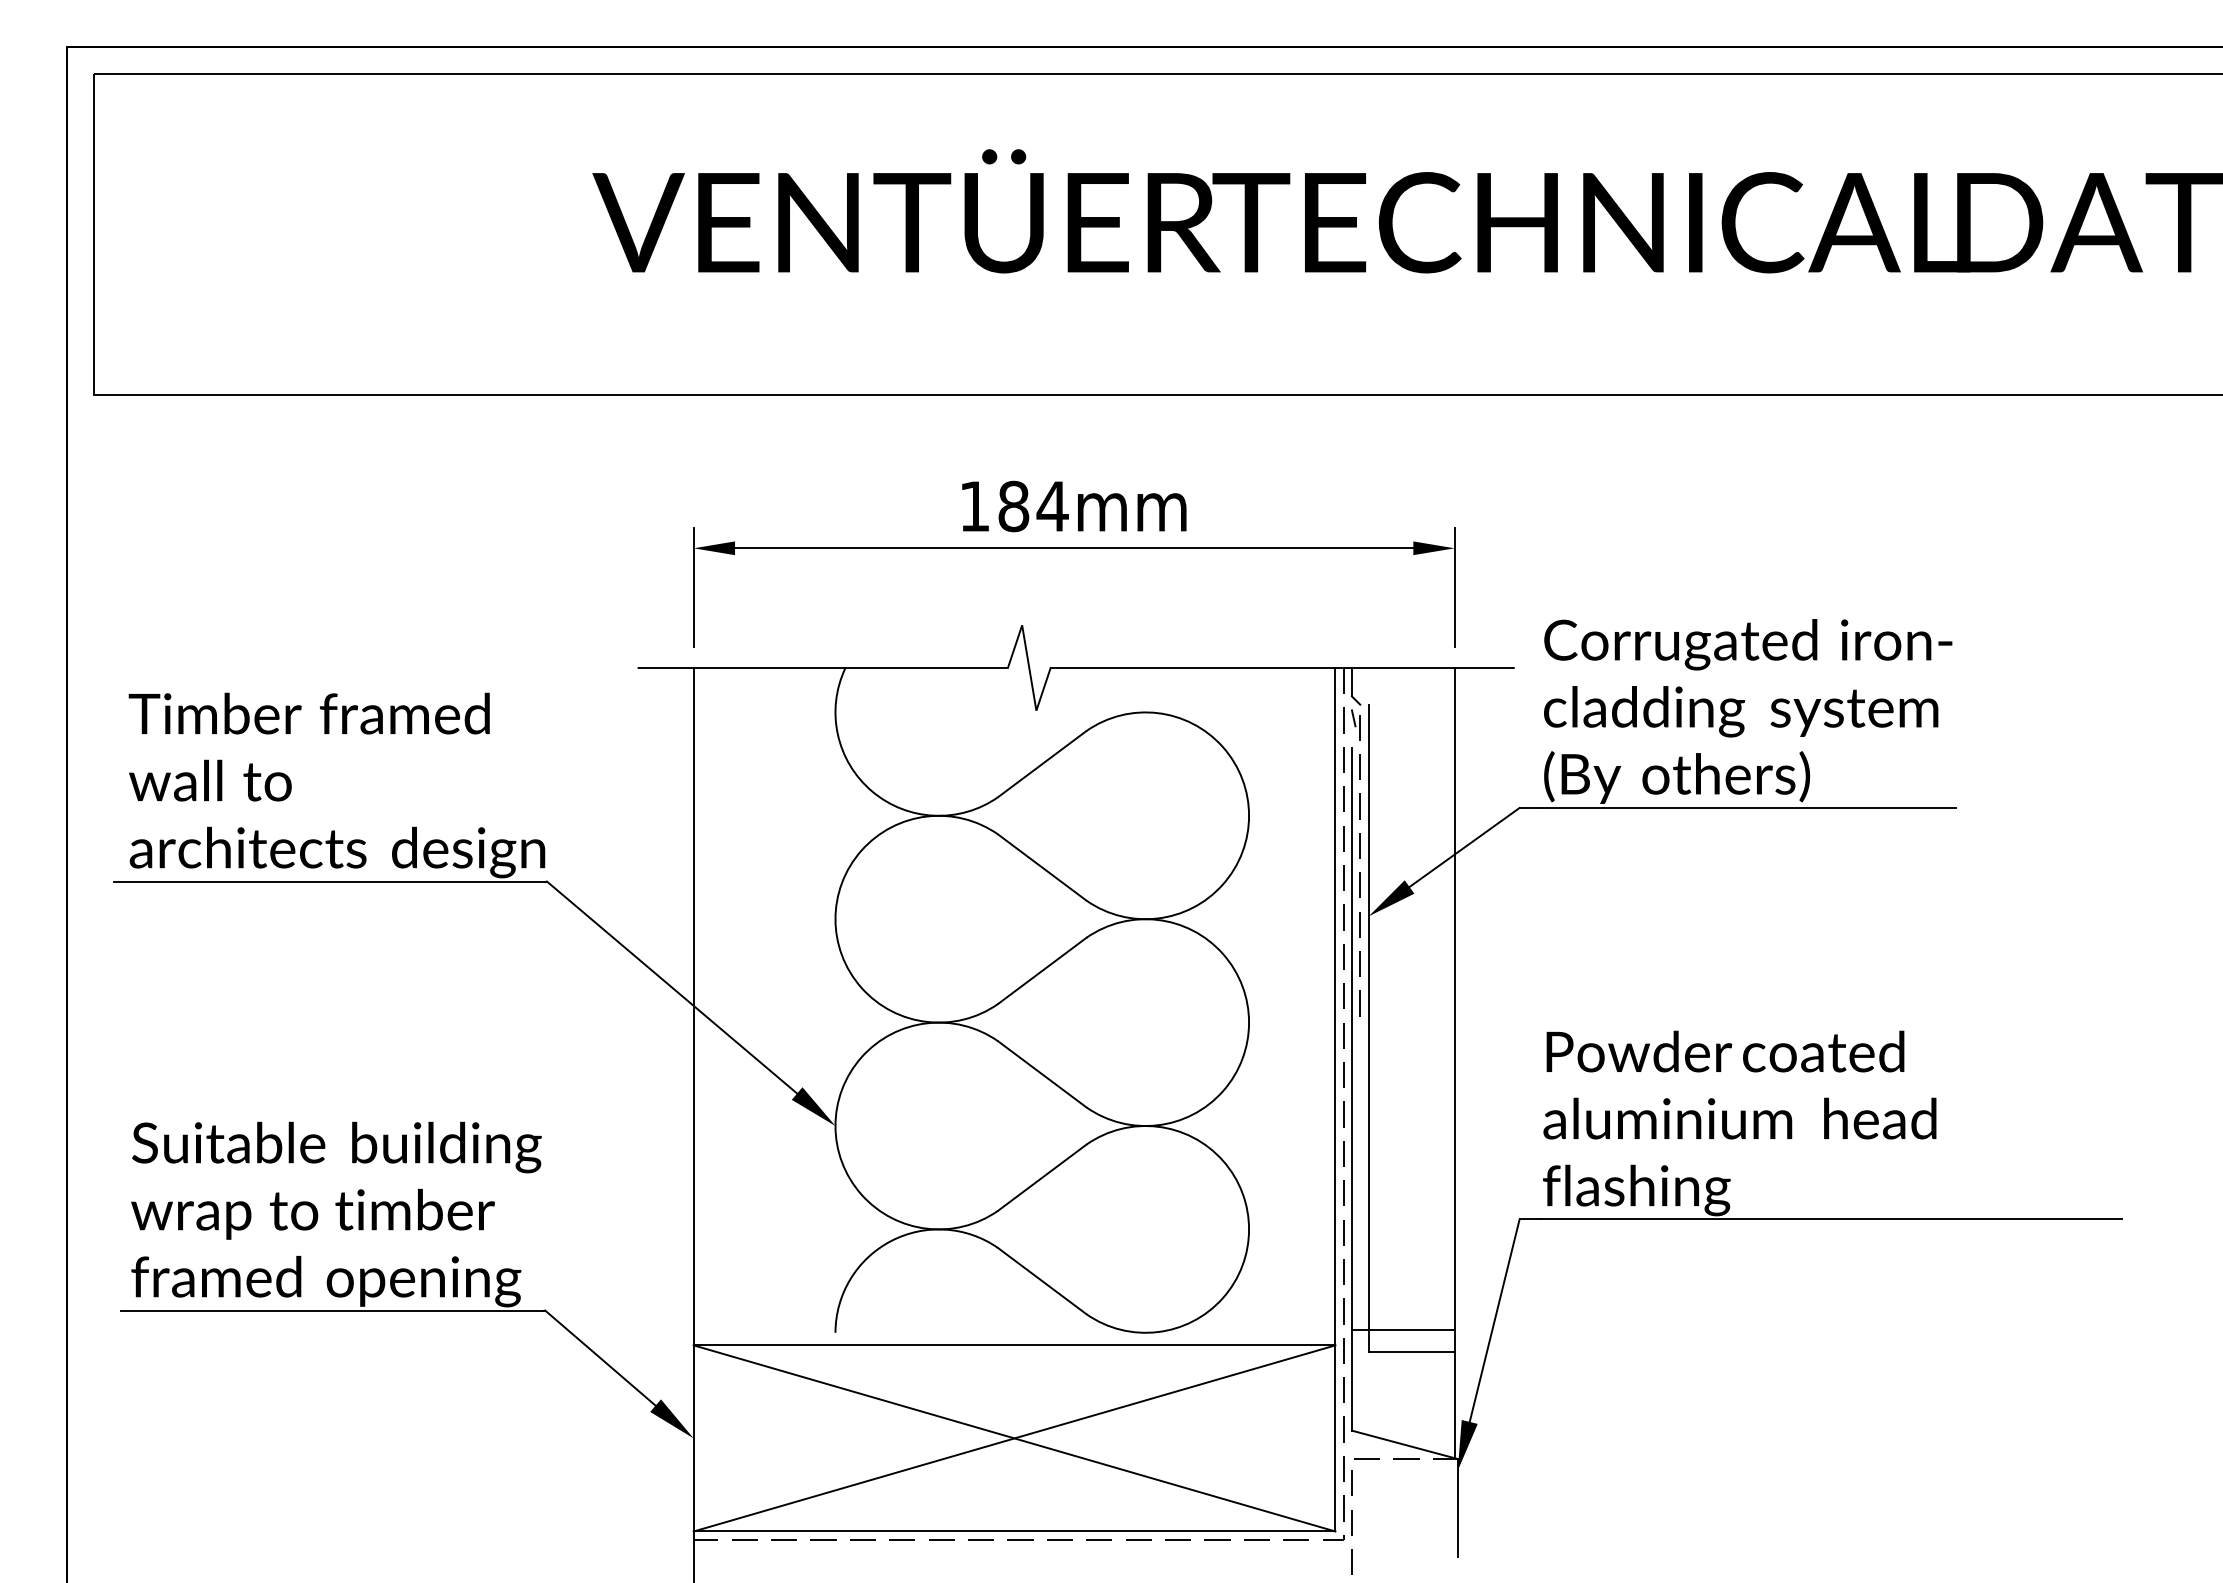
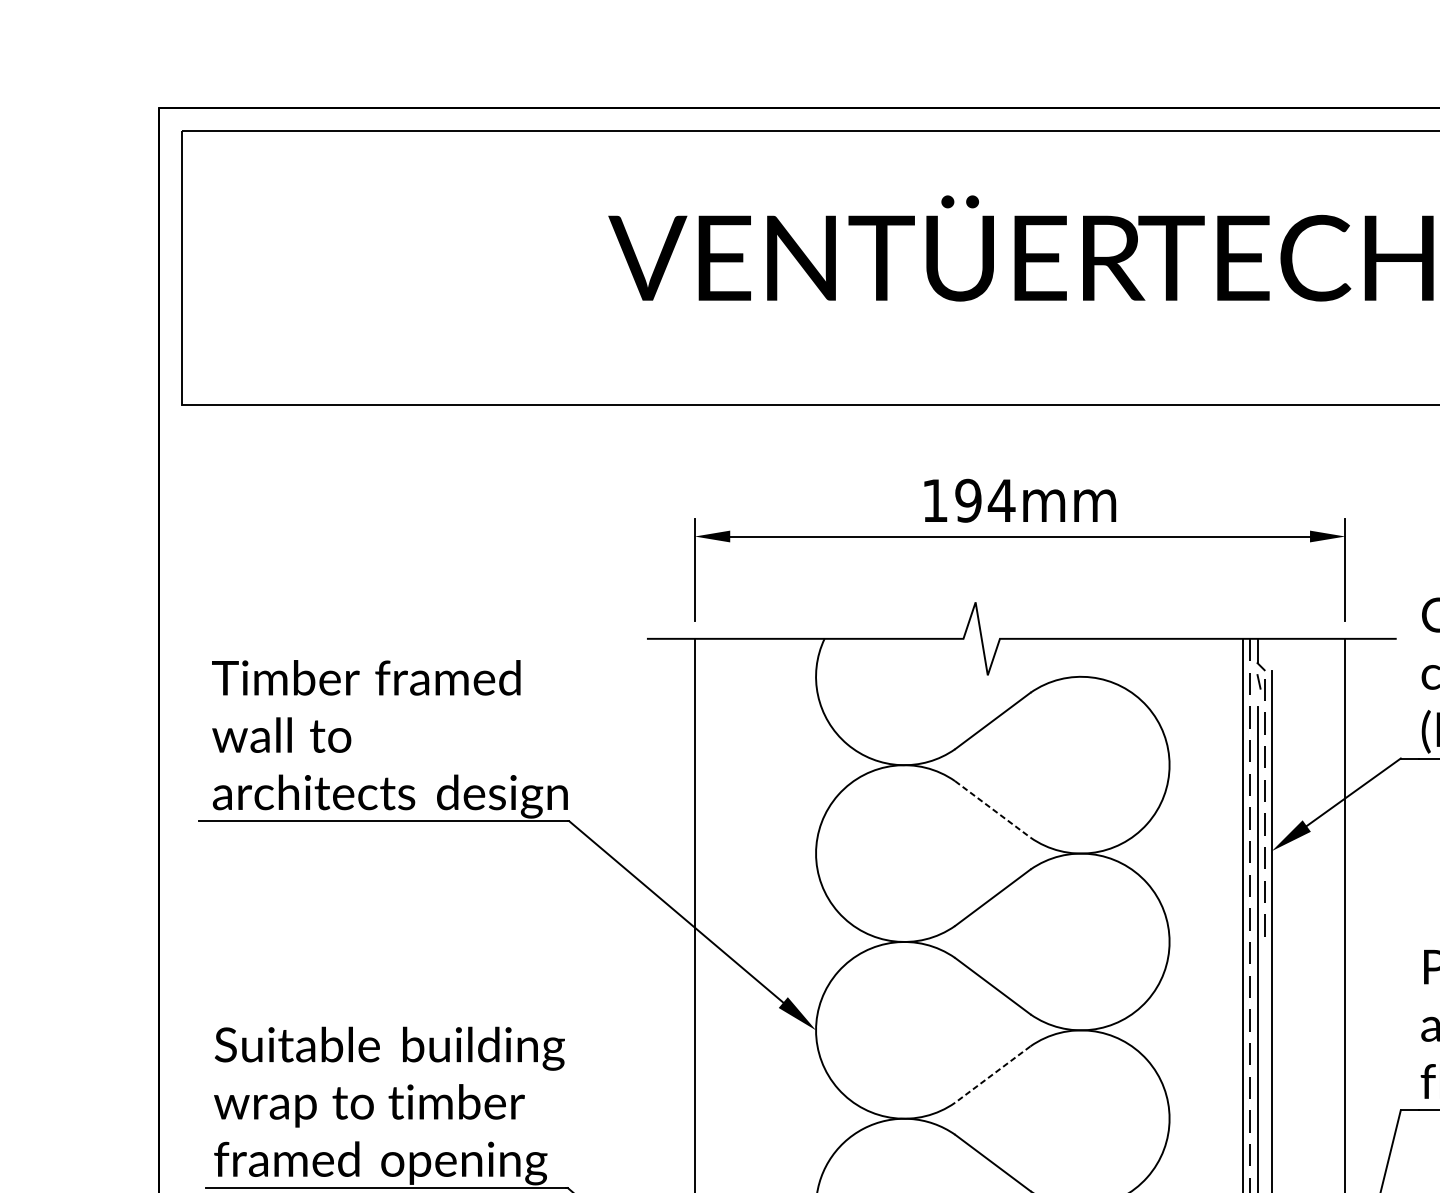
text: (1013, 506) -> (968, 500), 184mm -> 194mm
line: (1042, 867) -> (993, 809), solid -> dashed
line: (1041, 1178) -> (992, 1075), solid -> dashed

